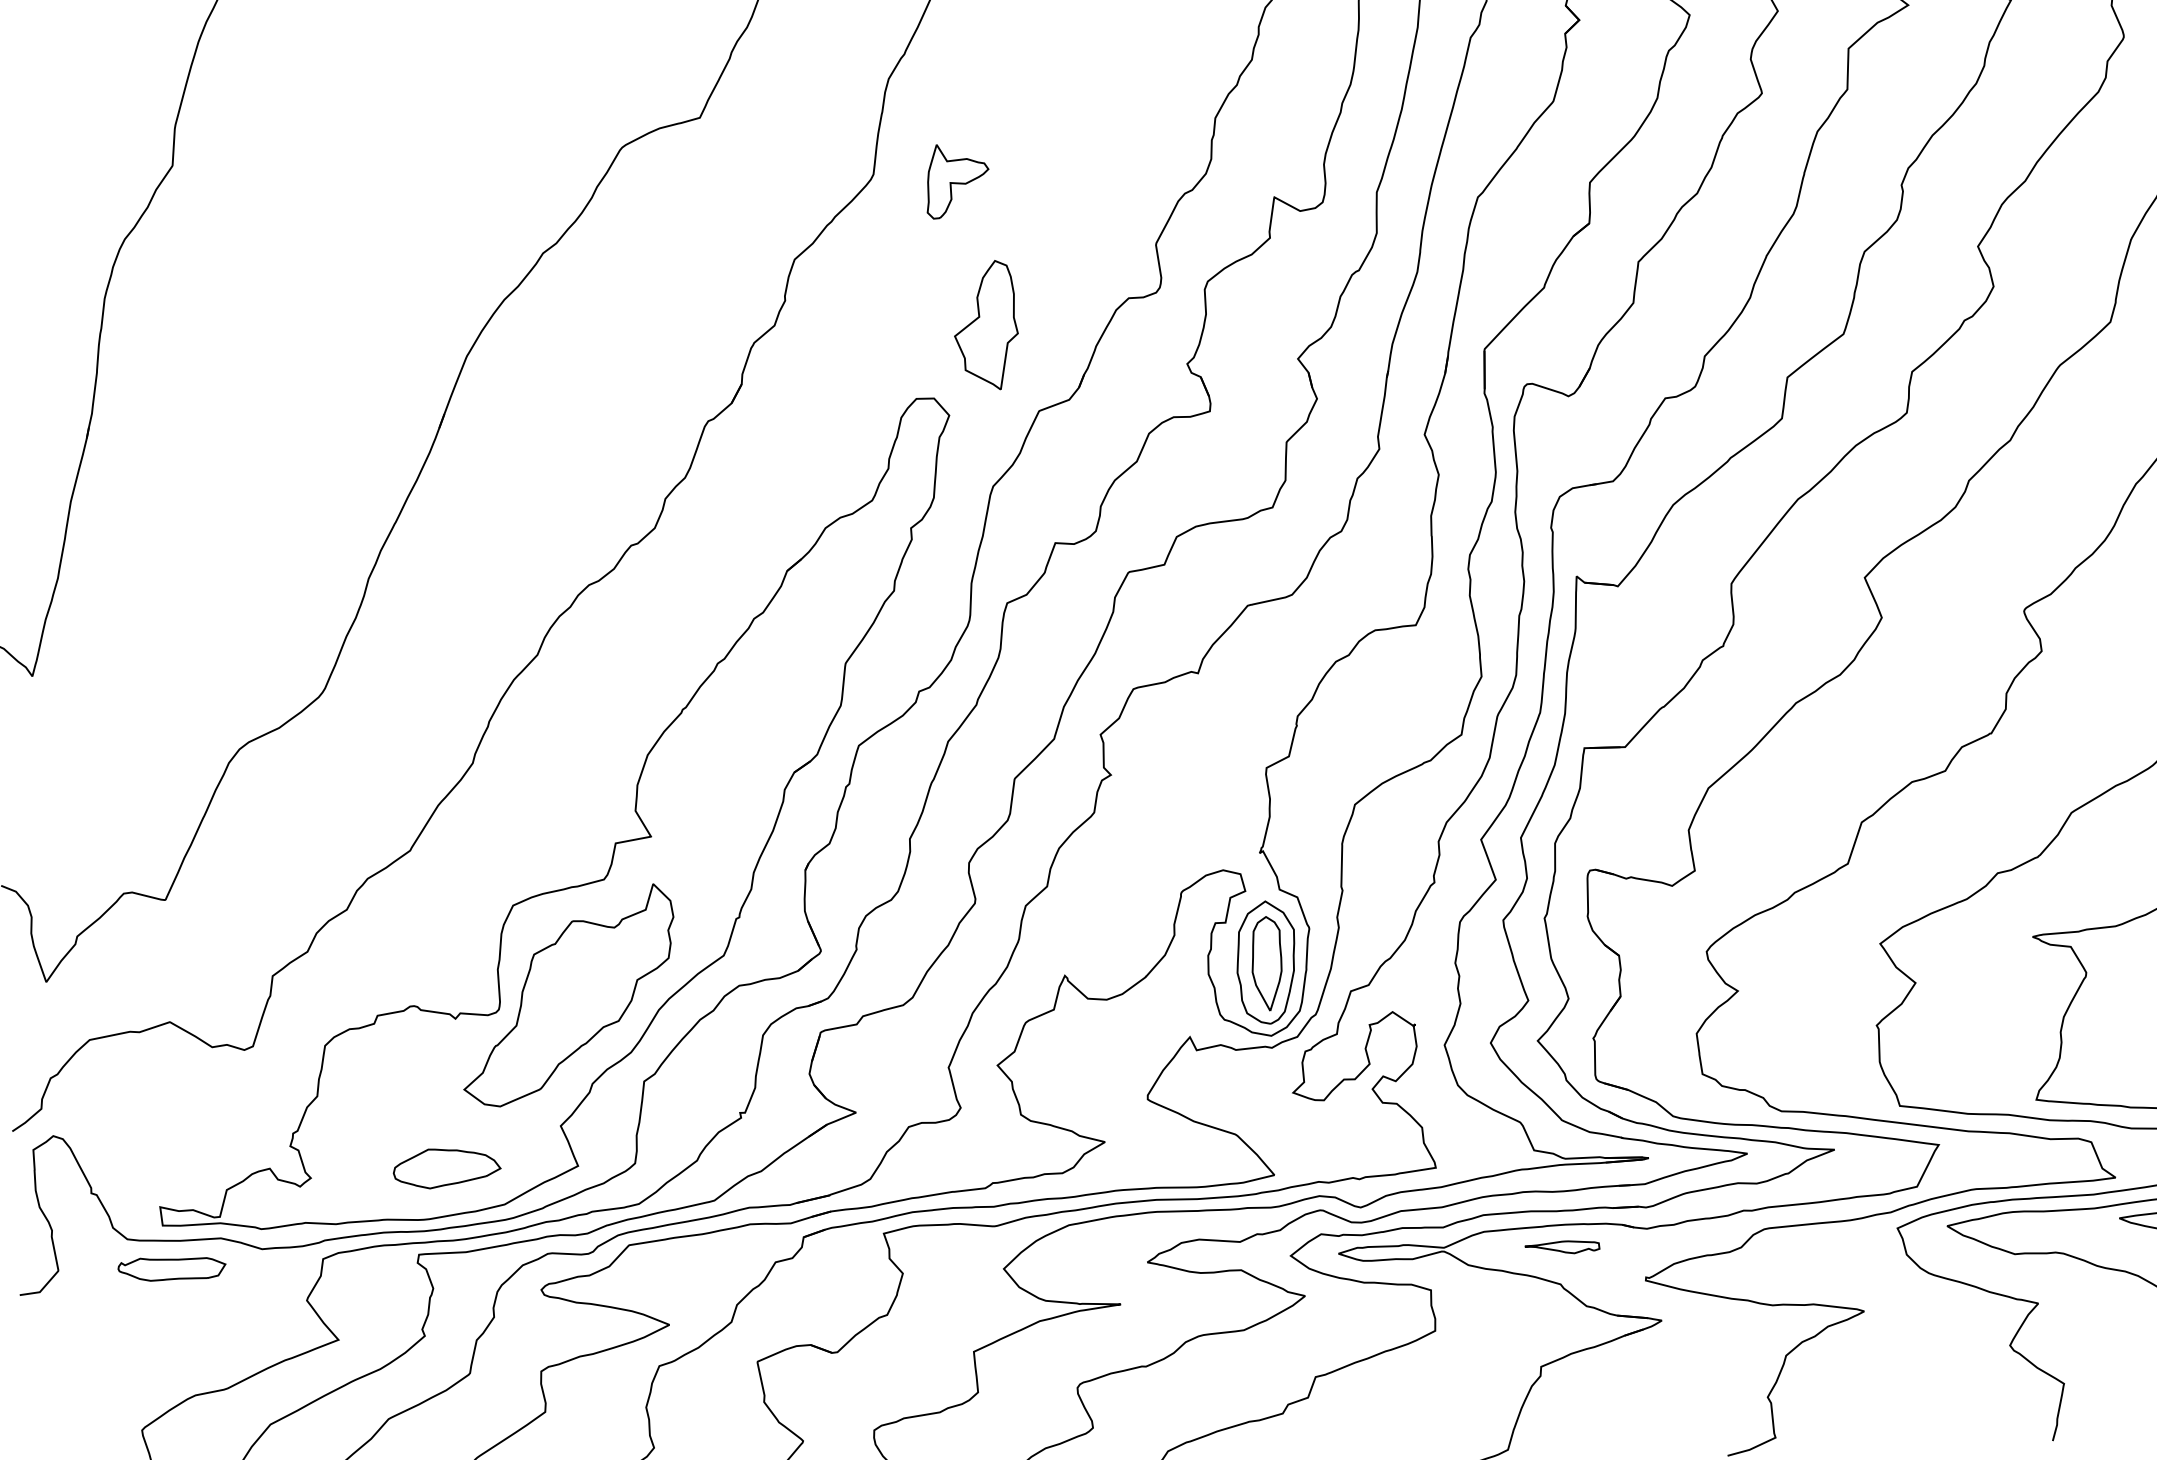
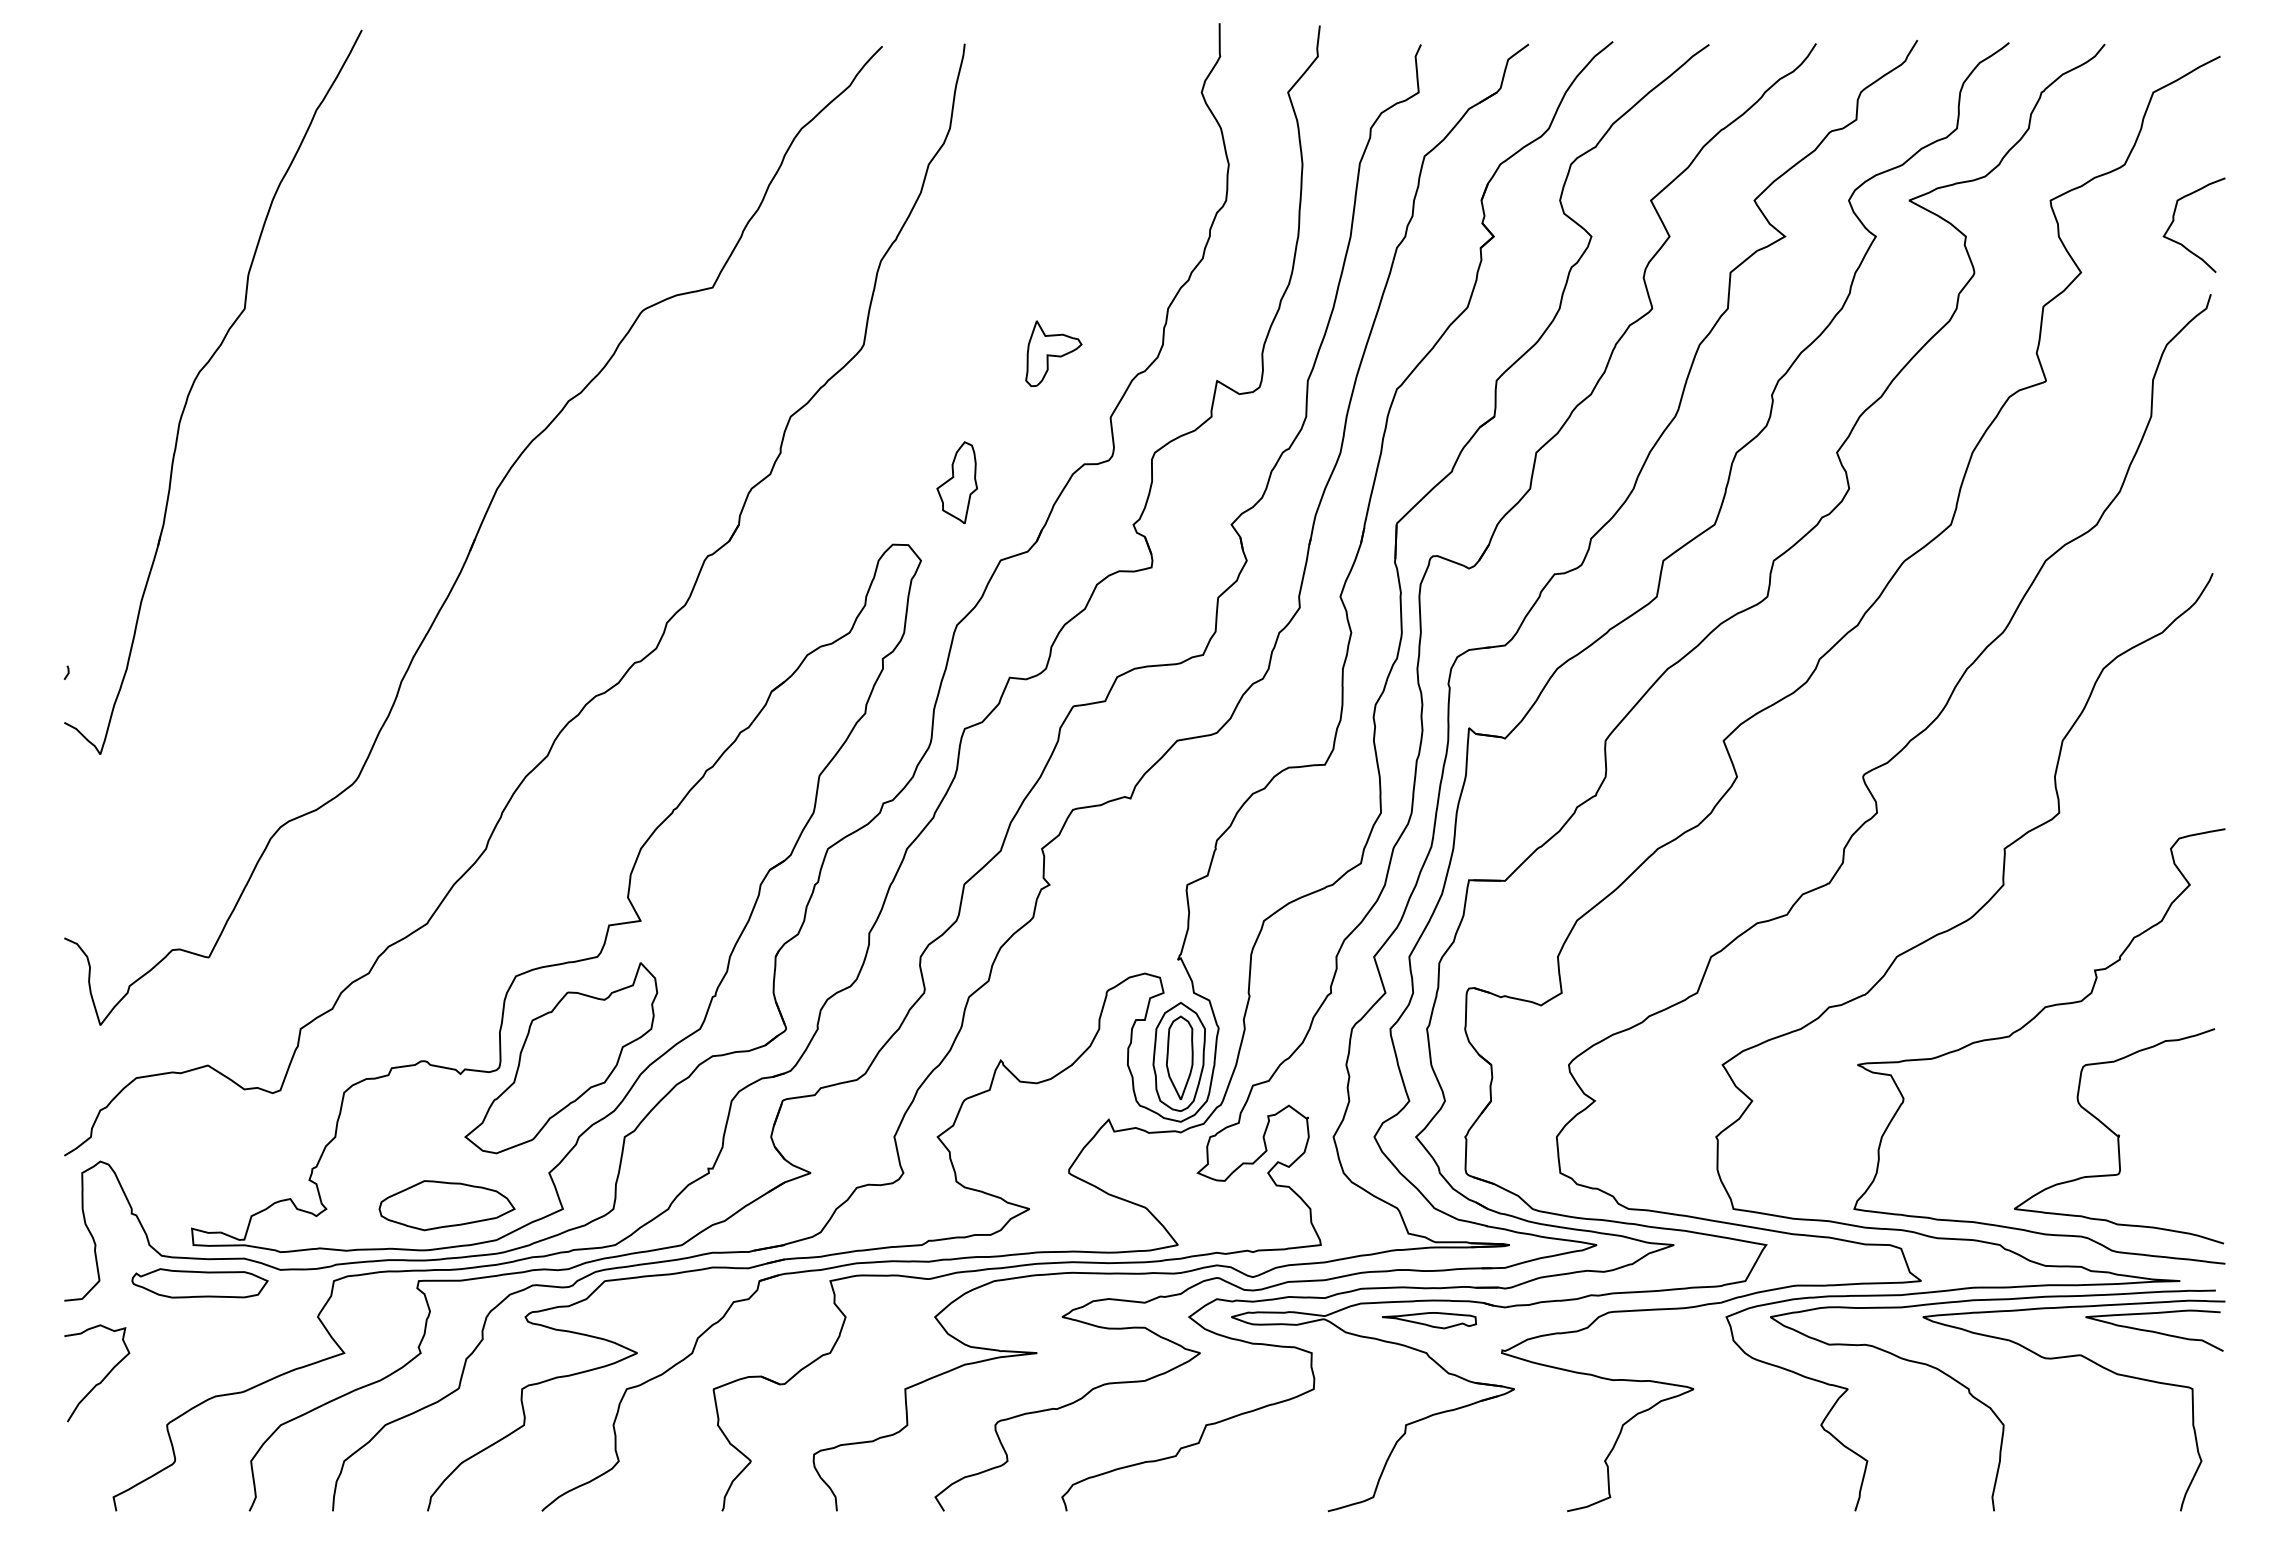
part: (957, 180) -> (1053, 353), moved
part: (986, 325) -> (957, 482), size x0.71
part: (446, 1167) -> (446, 1205), size x1.43
part: (1562, 1247) -> (1429, 1320), size x1.43
part: (171, 1268) -> (199, 1283), size x1.43
curve: (68, 1378) -> (104, 1376), added

